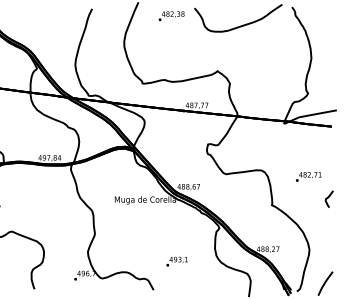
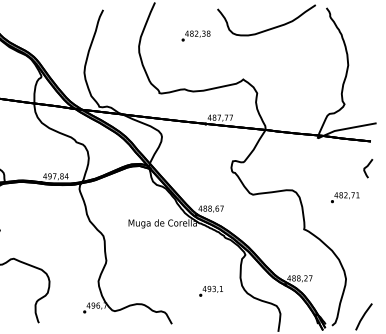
text: (171, 15) -> (195, 35), moved
curve: (328, 198) -> (367, 167), moved
text: (176, 261) -> (210, 291), moved

